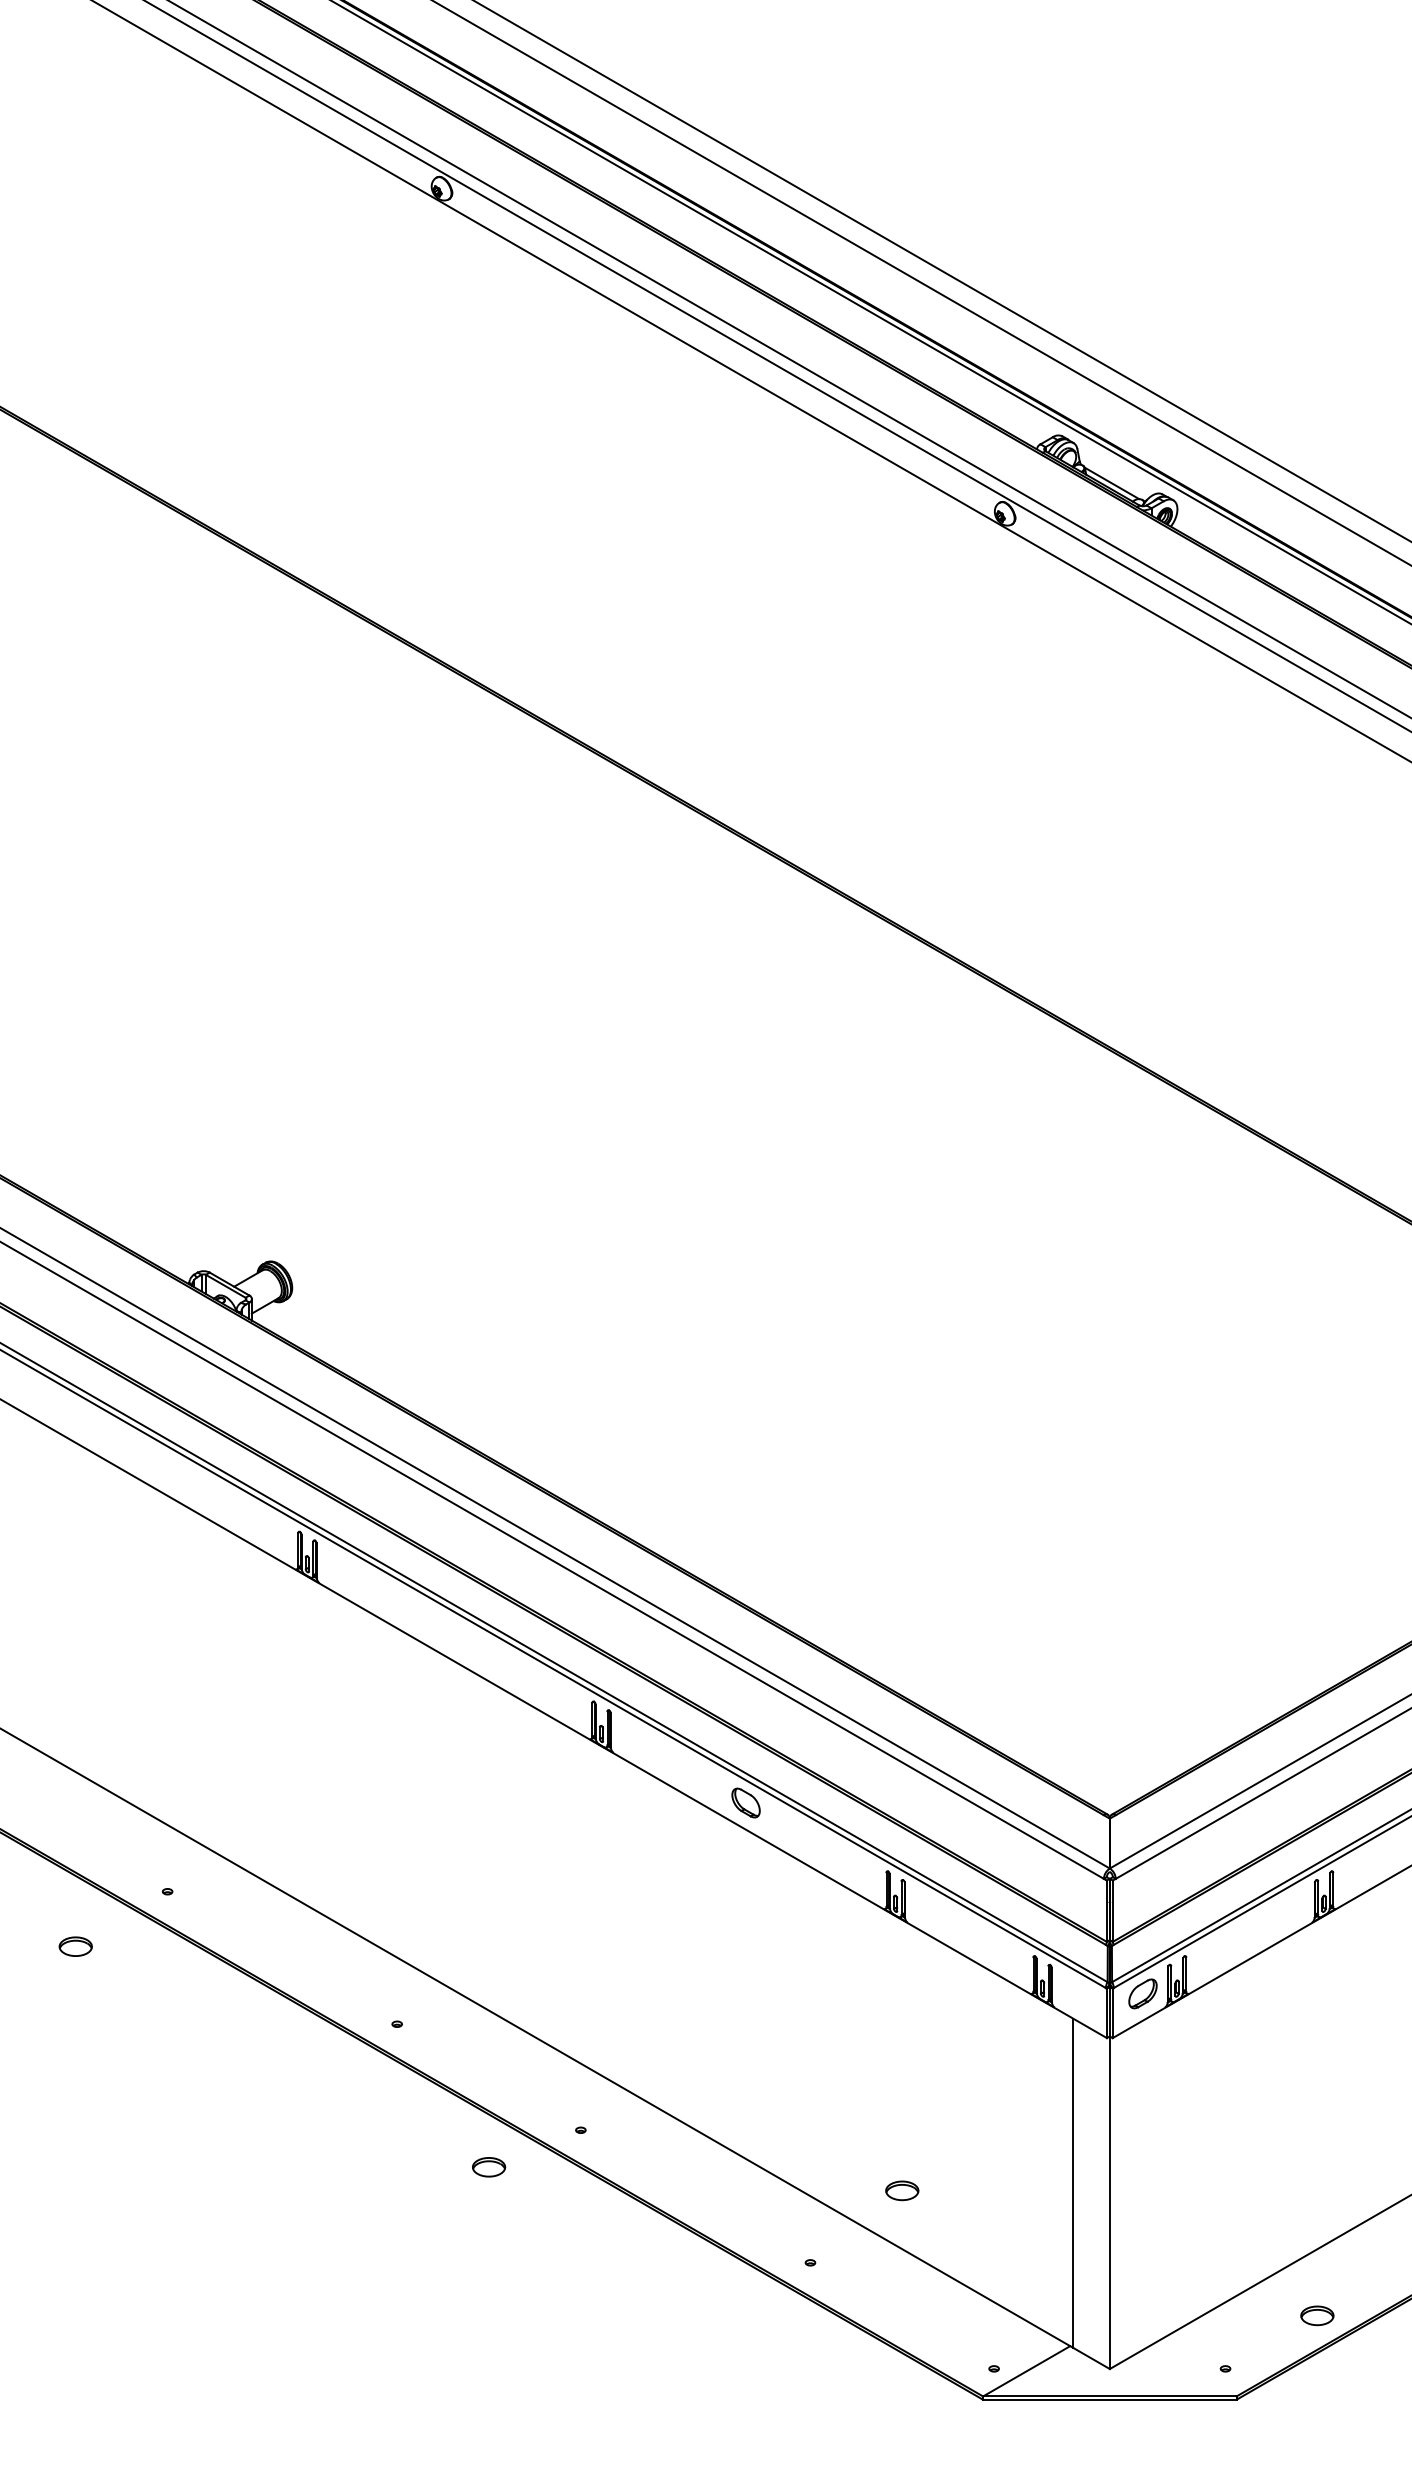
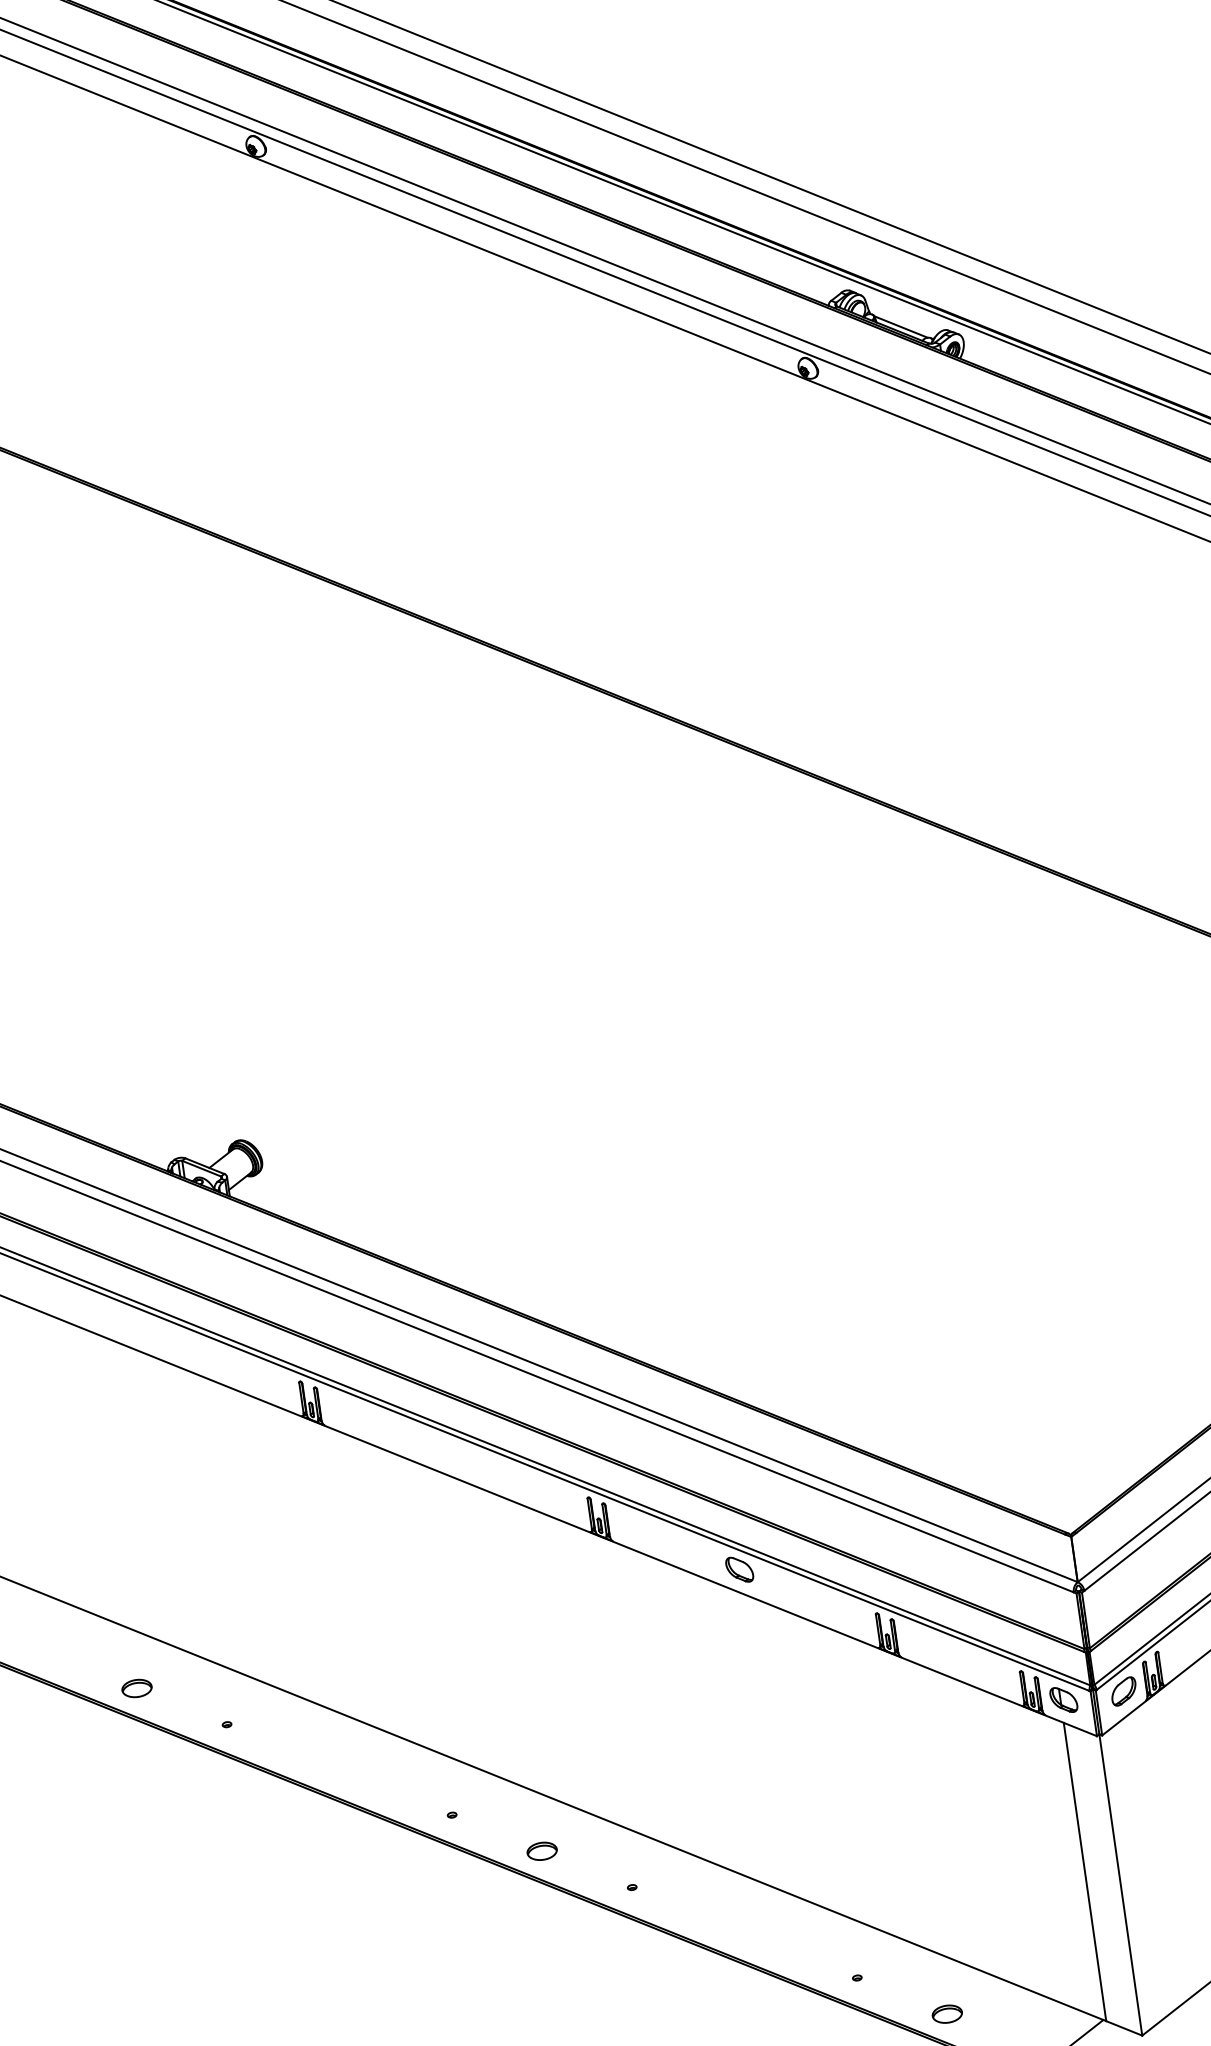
part: (75, 1946) -> (136, 1688), moved
part: (1076, 1993) -> (1063, 1699), added
part: (489, 2167) -> (542, 1851), moved
part: (902, 2190) -> (947, 2013), moved

